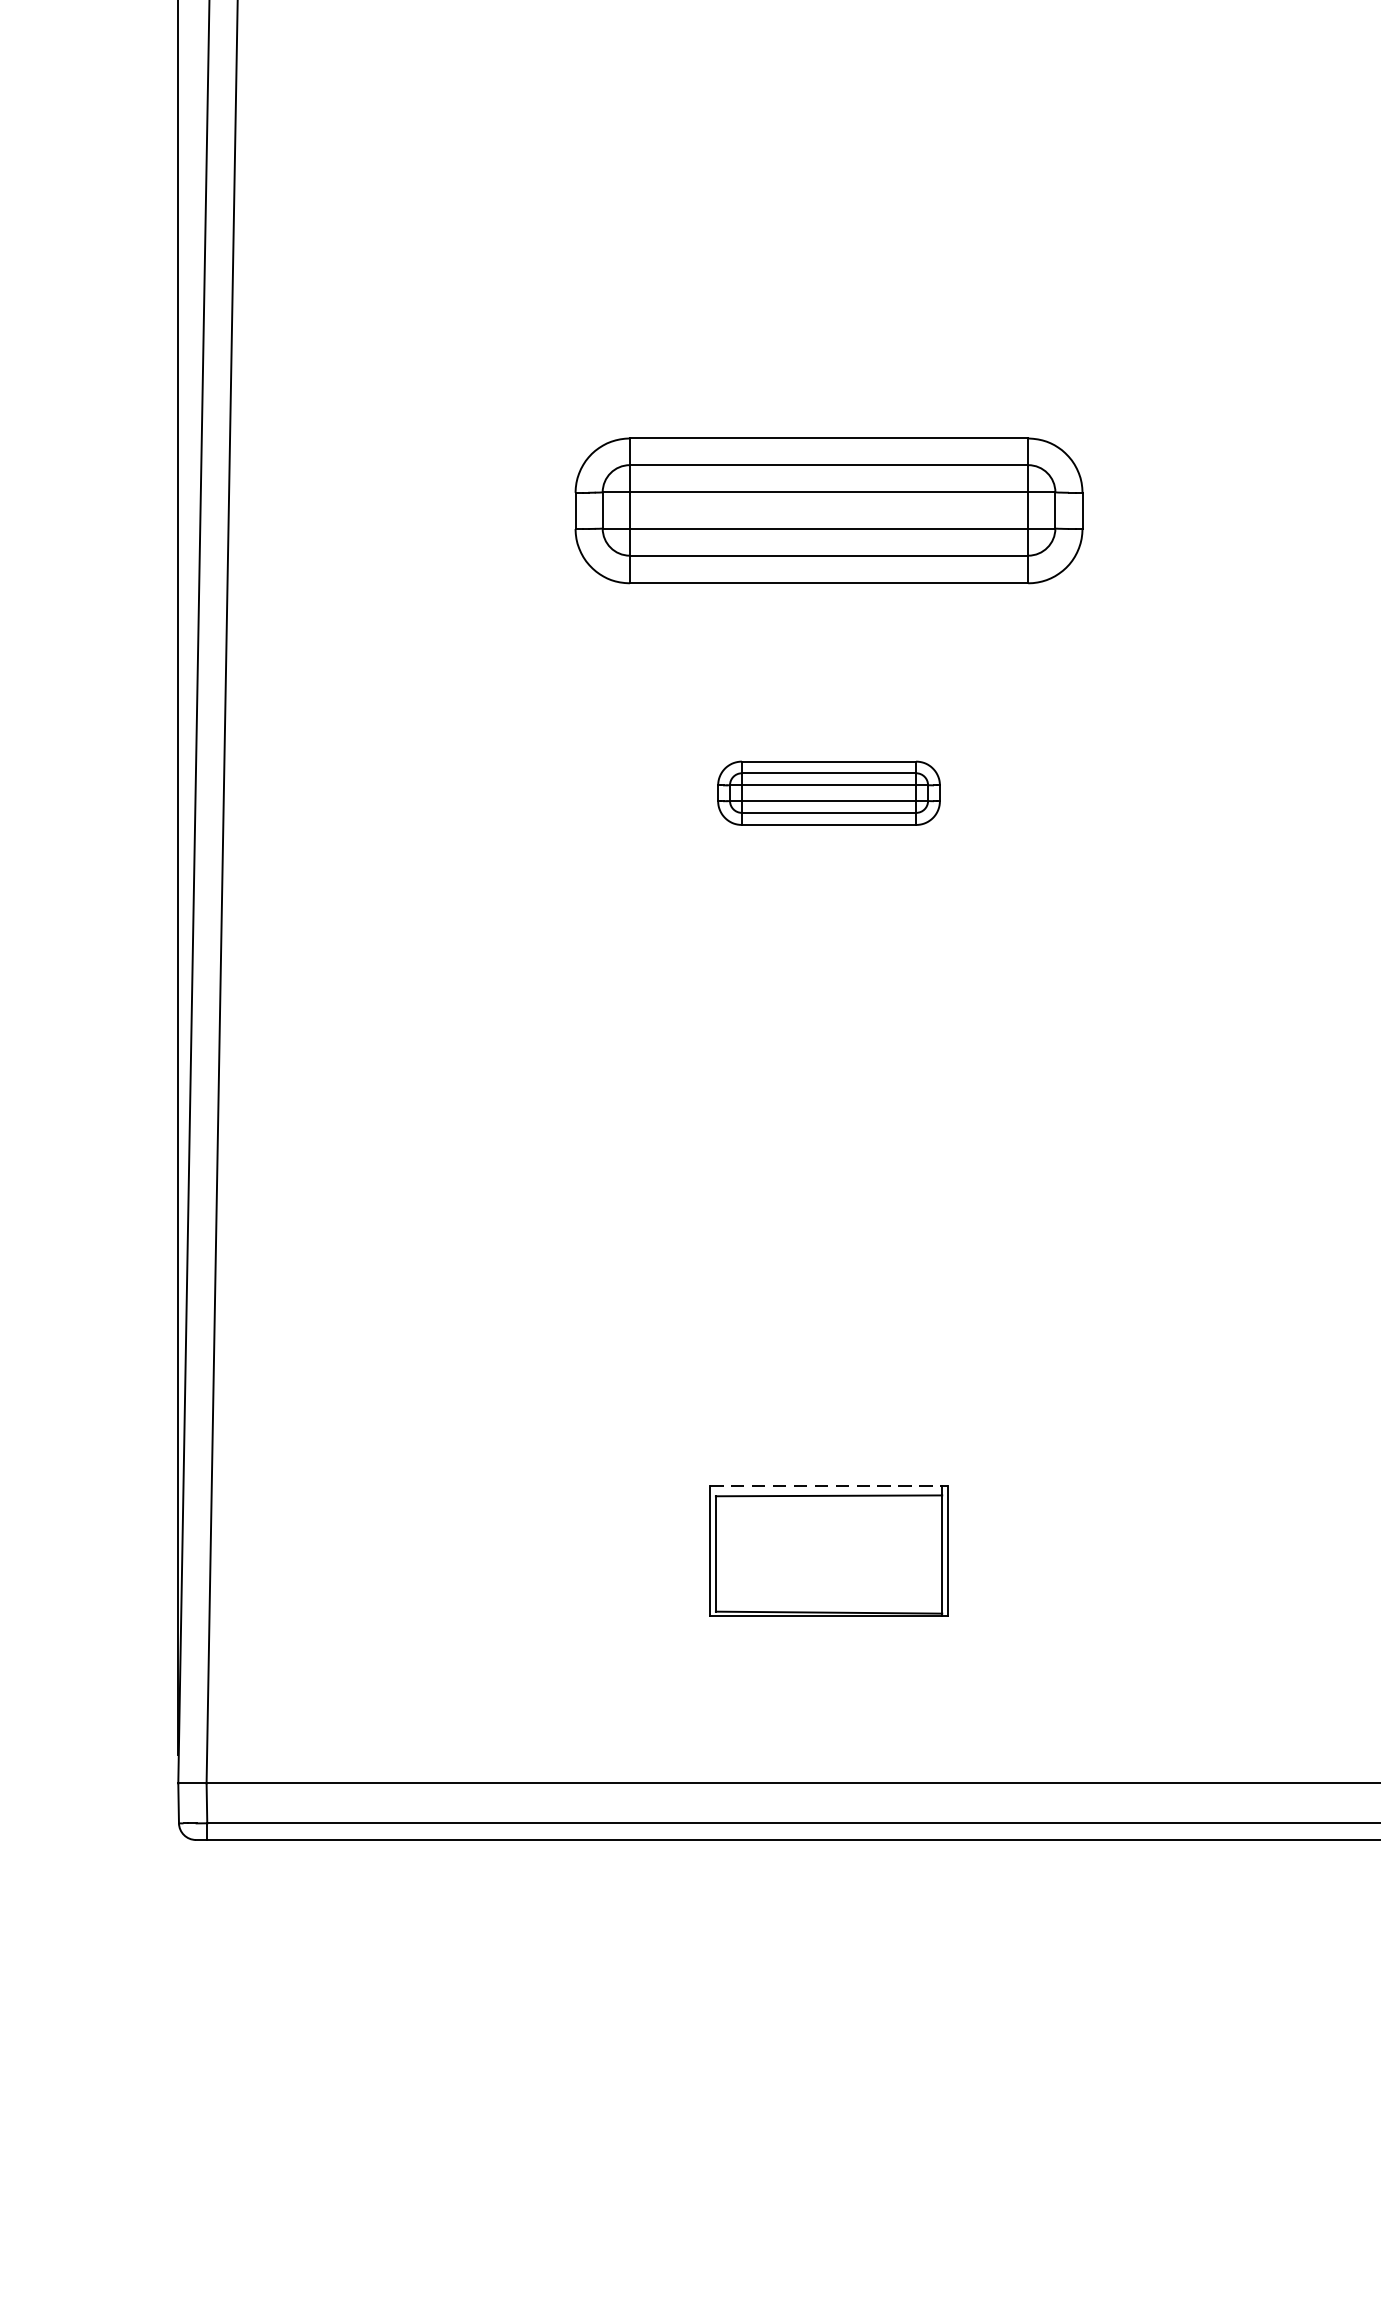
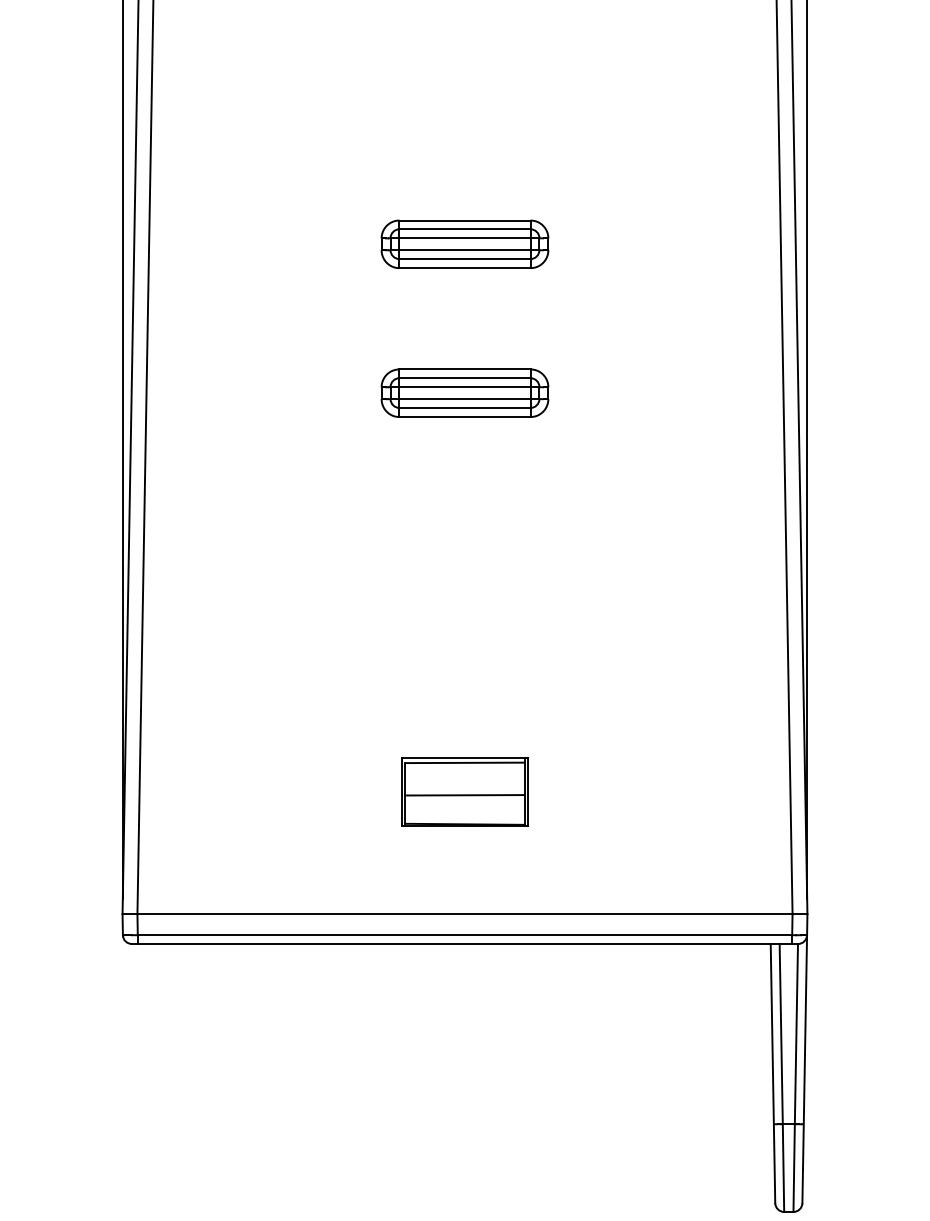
part: (828, 508) -> (464, 243), size x0.62
part: (828, 792) -> (464, 392), size x1.43
line: (828, 1485) -> (464, 757), dashed -> solid
line: (828, 1557) -> (464, 795), added

